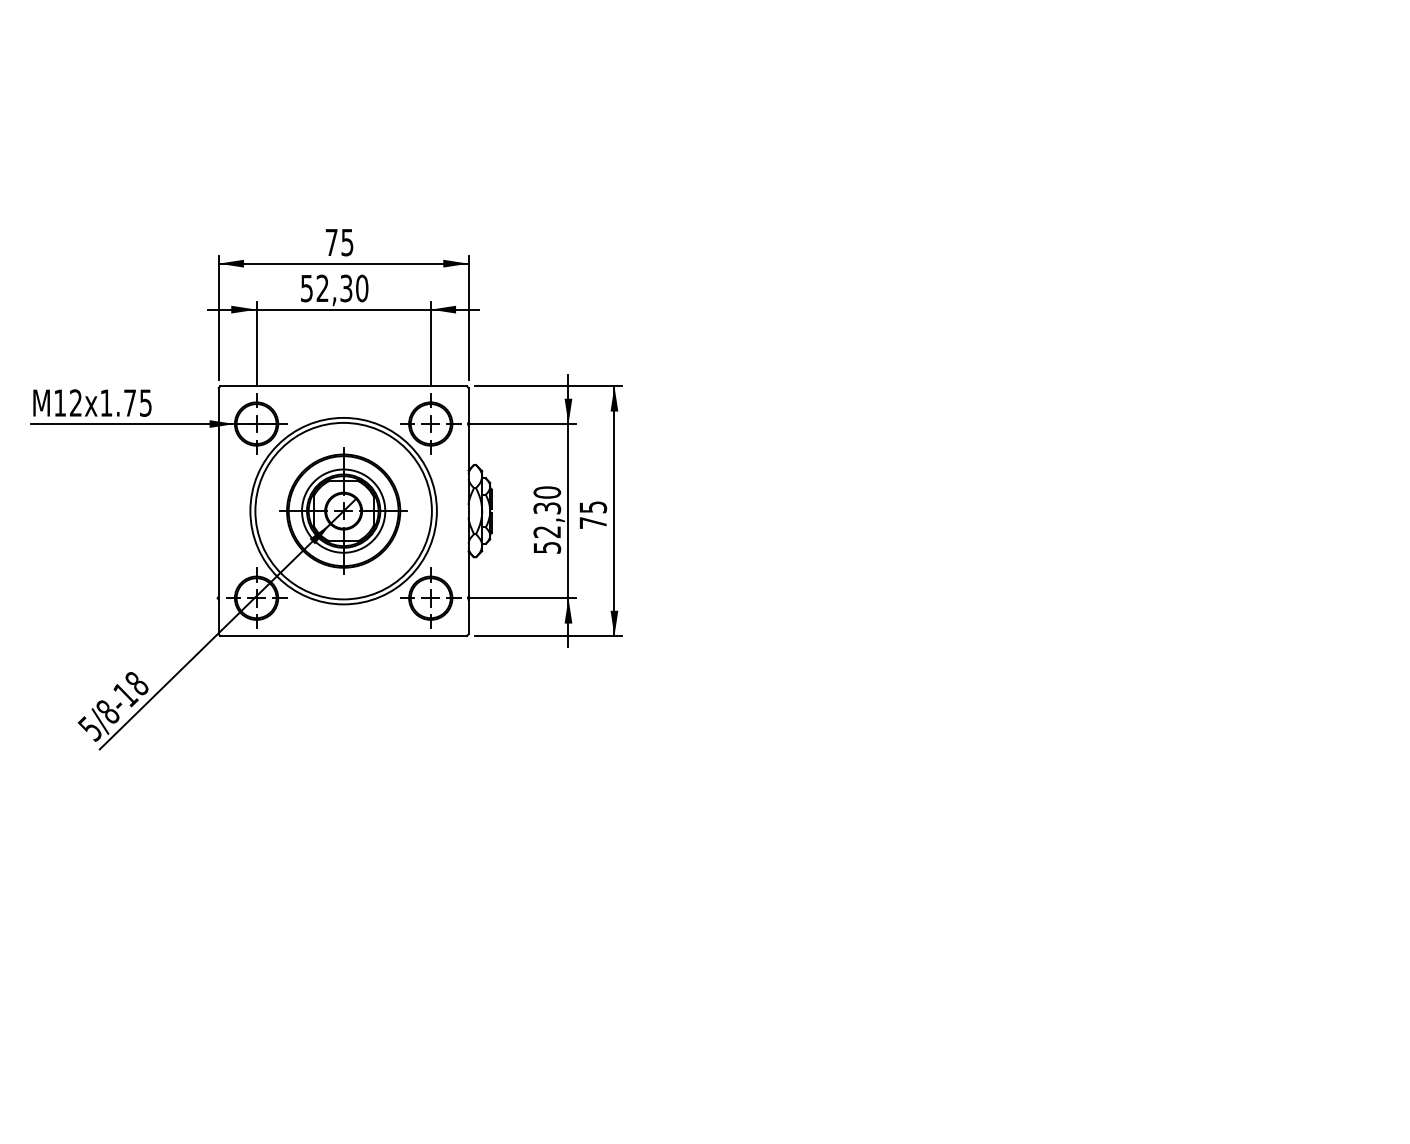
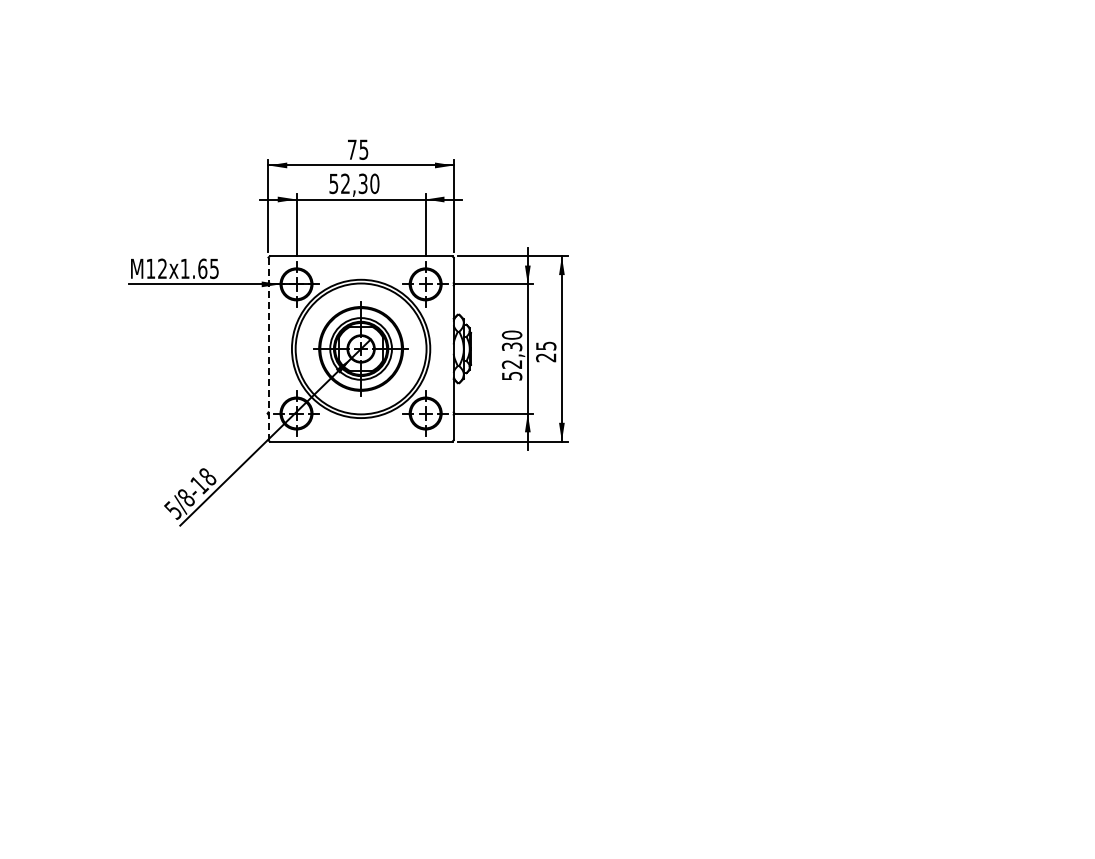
text: (129, 402) -> (202, 268), M12x1.75 -> M12x1.65
line: (218, 511) -> (268, 349), solid -> dashed
text: (593, 522) -> (546, 357), 75 -> 25

